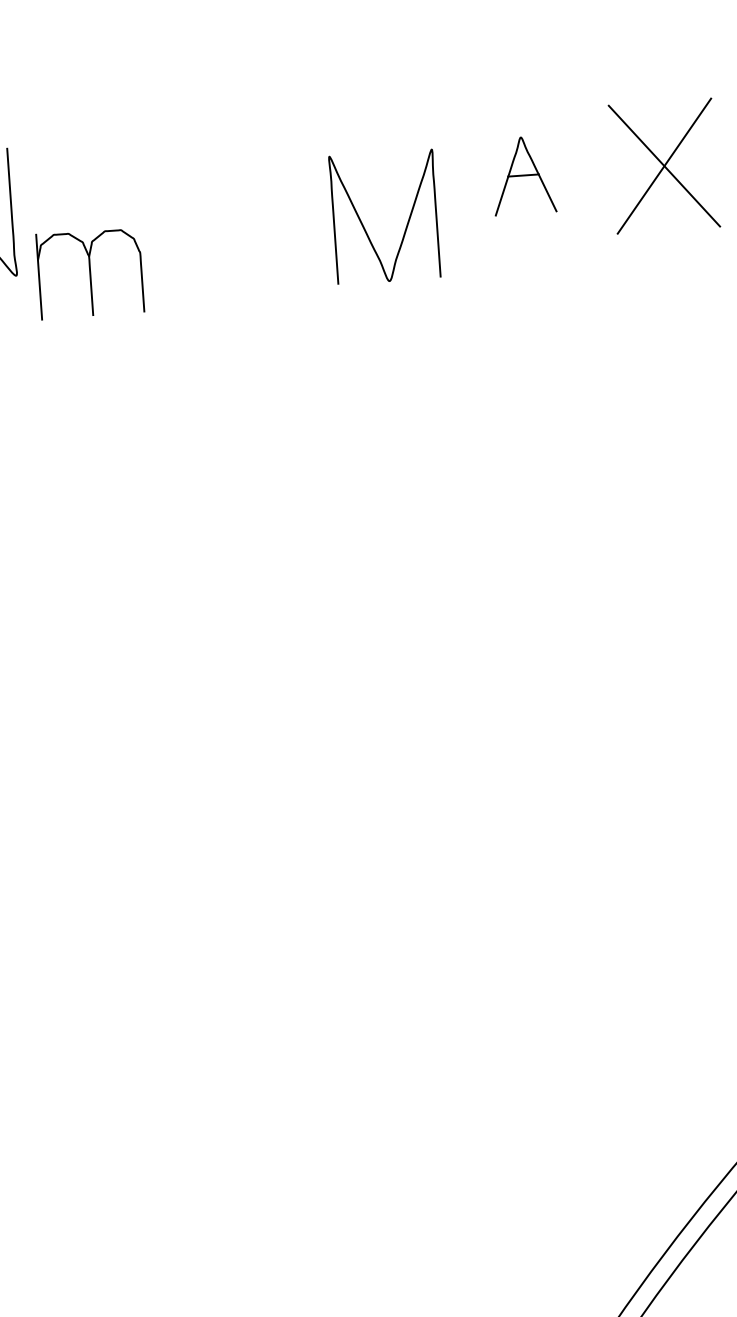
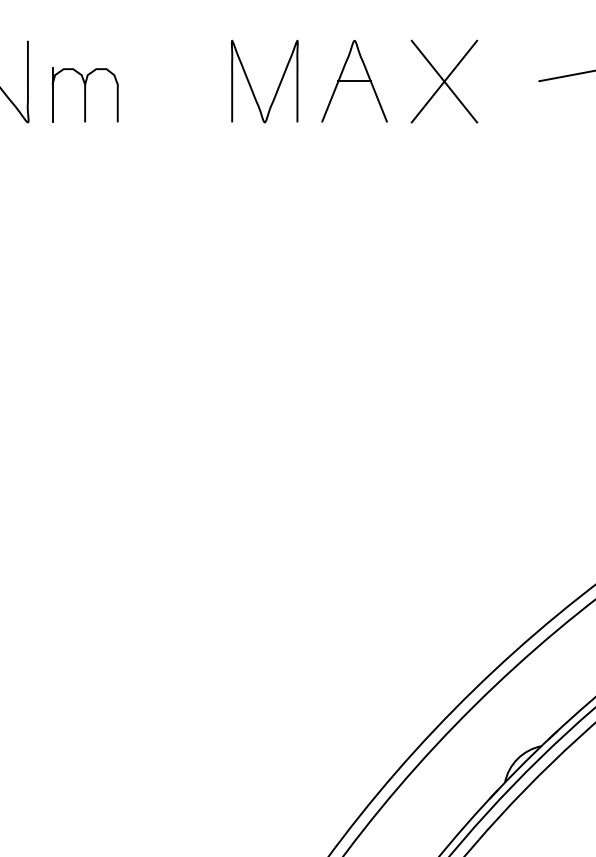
part: (523, 175) -> (354, 81), size x1.67
curve: (366, 229) -> (252, 88), moved
part: (89, 272) -> (84, 94), moved

